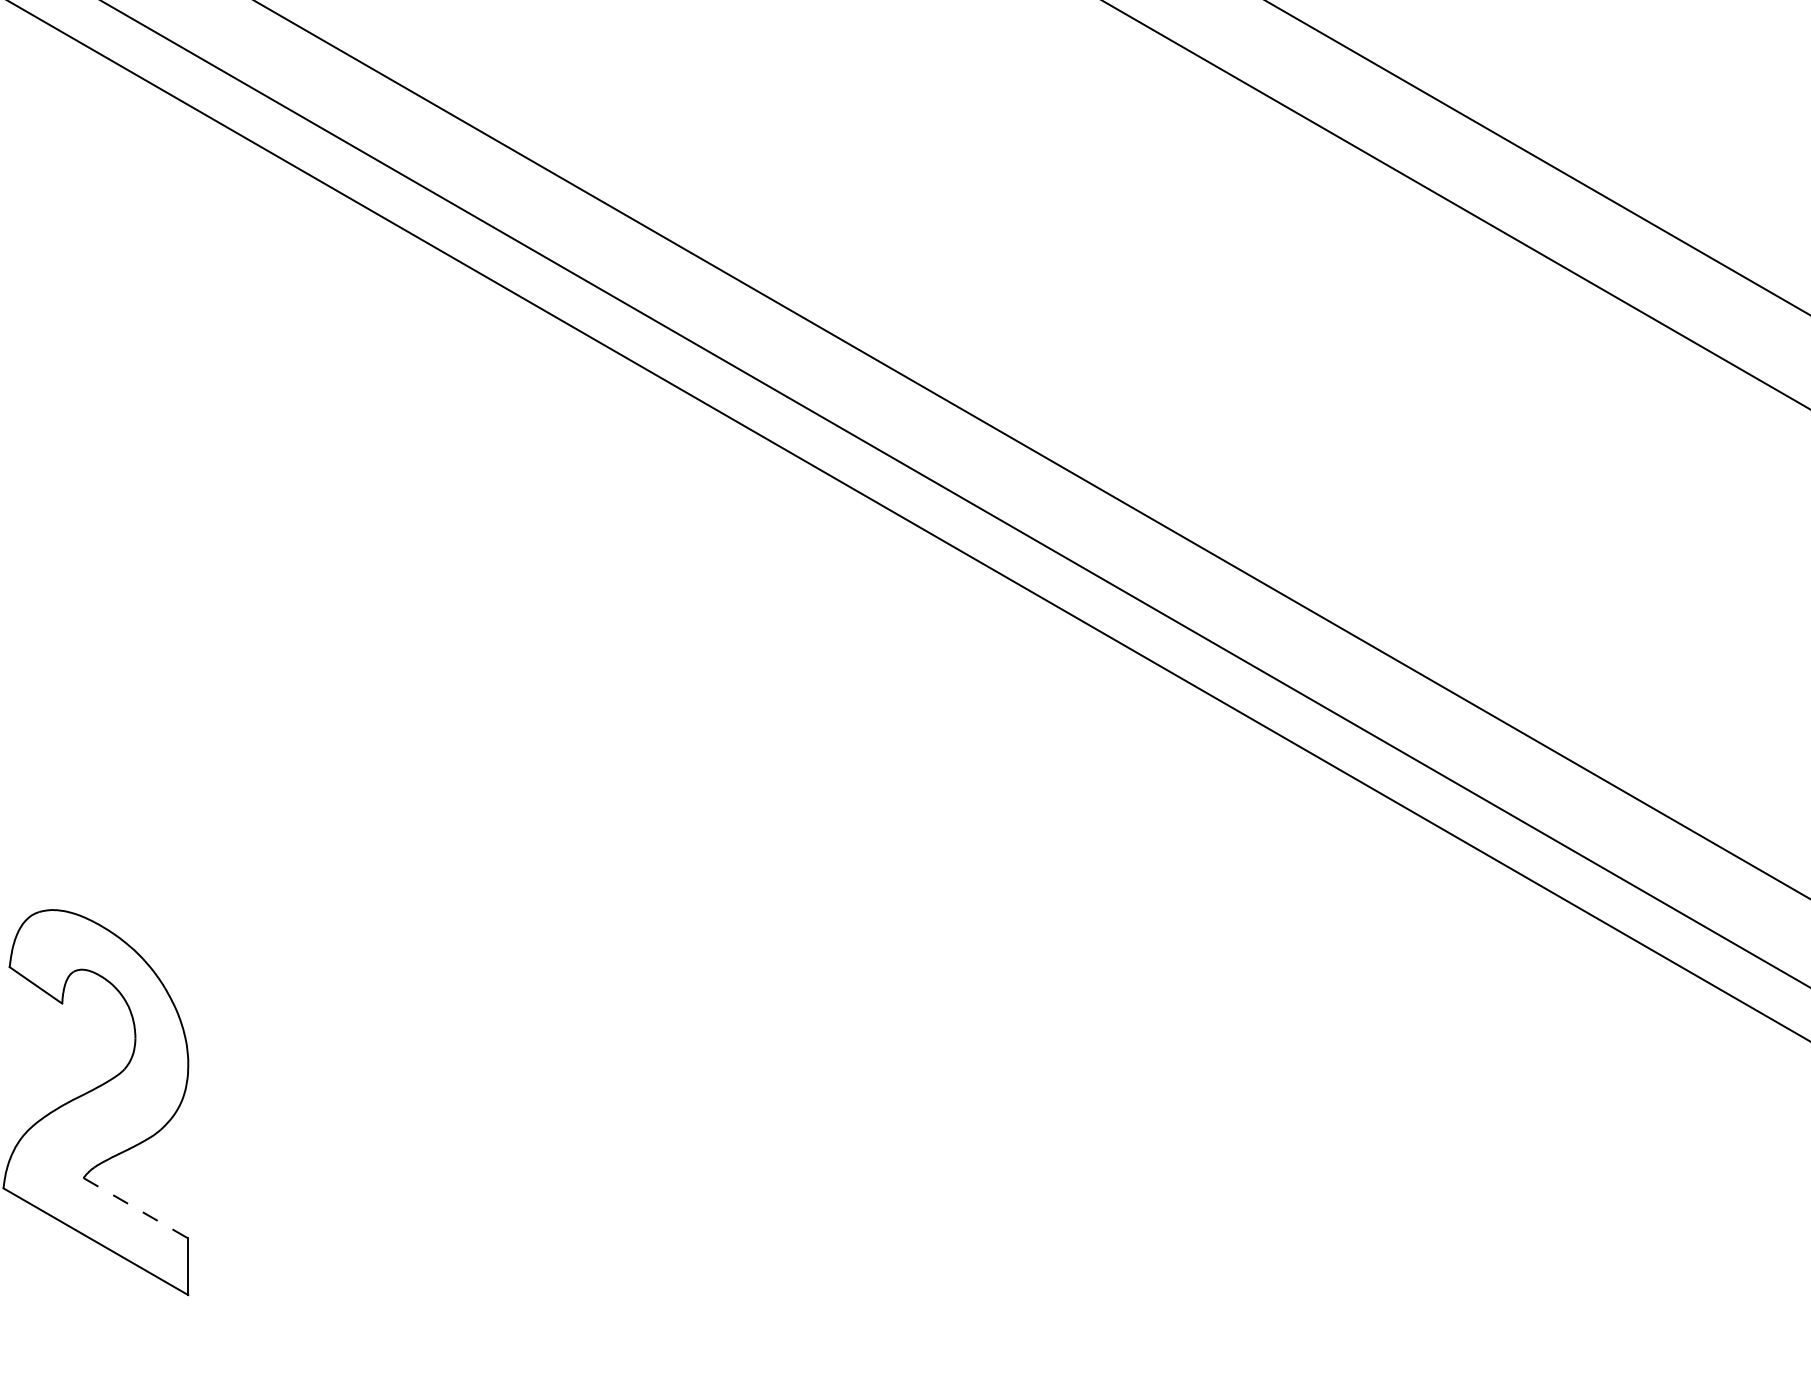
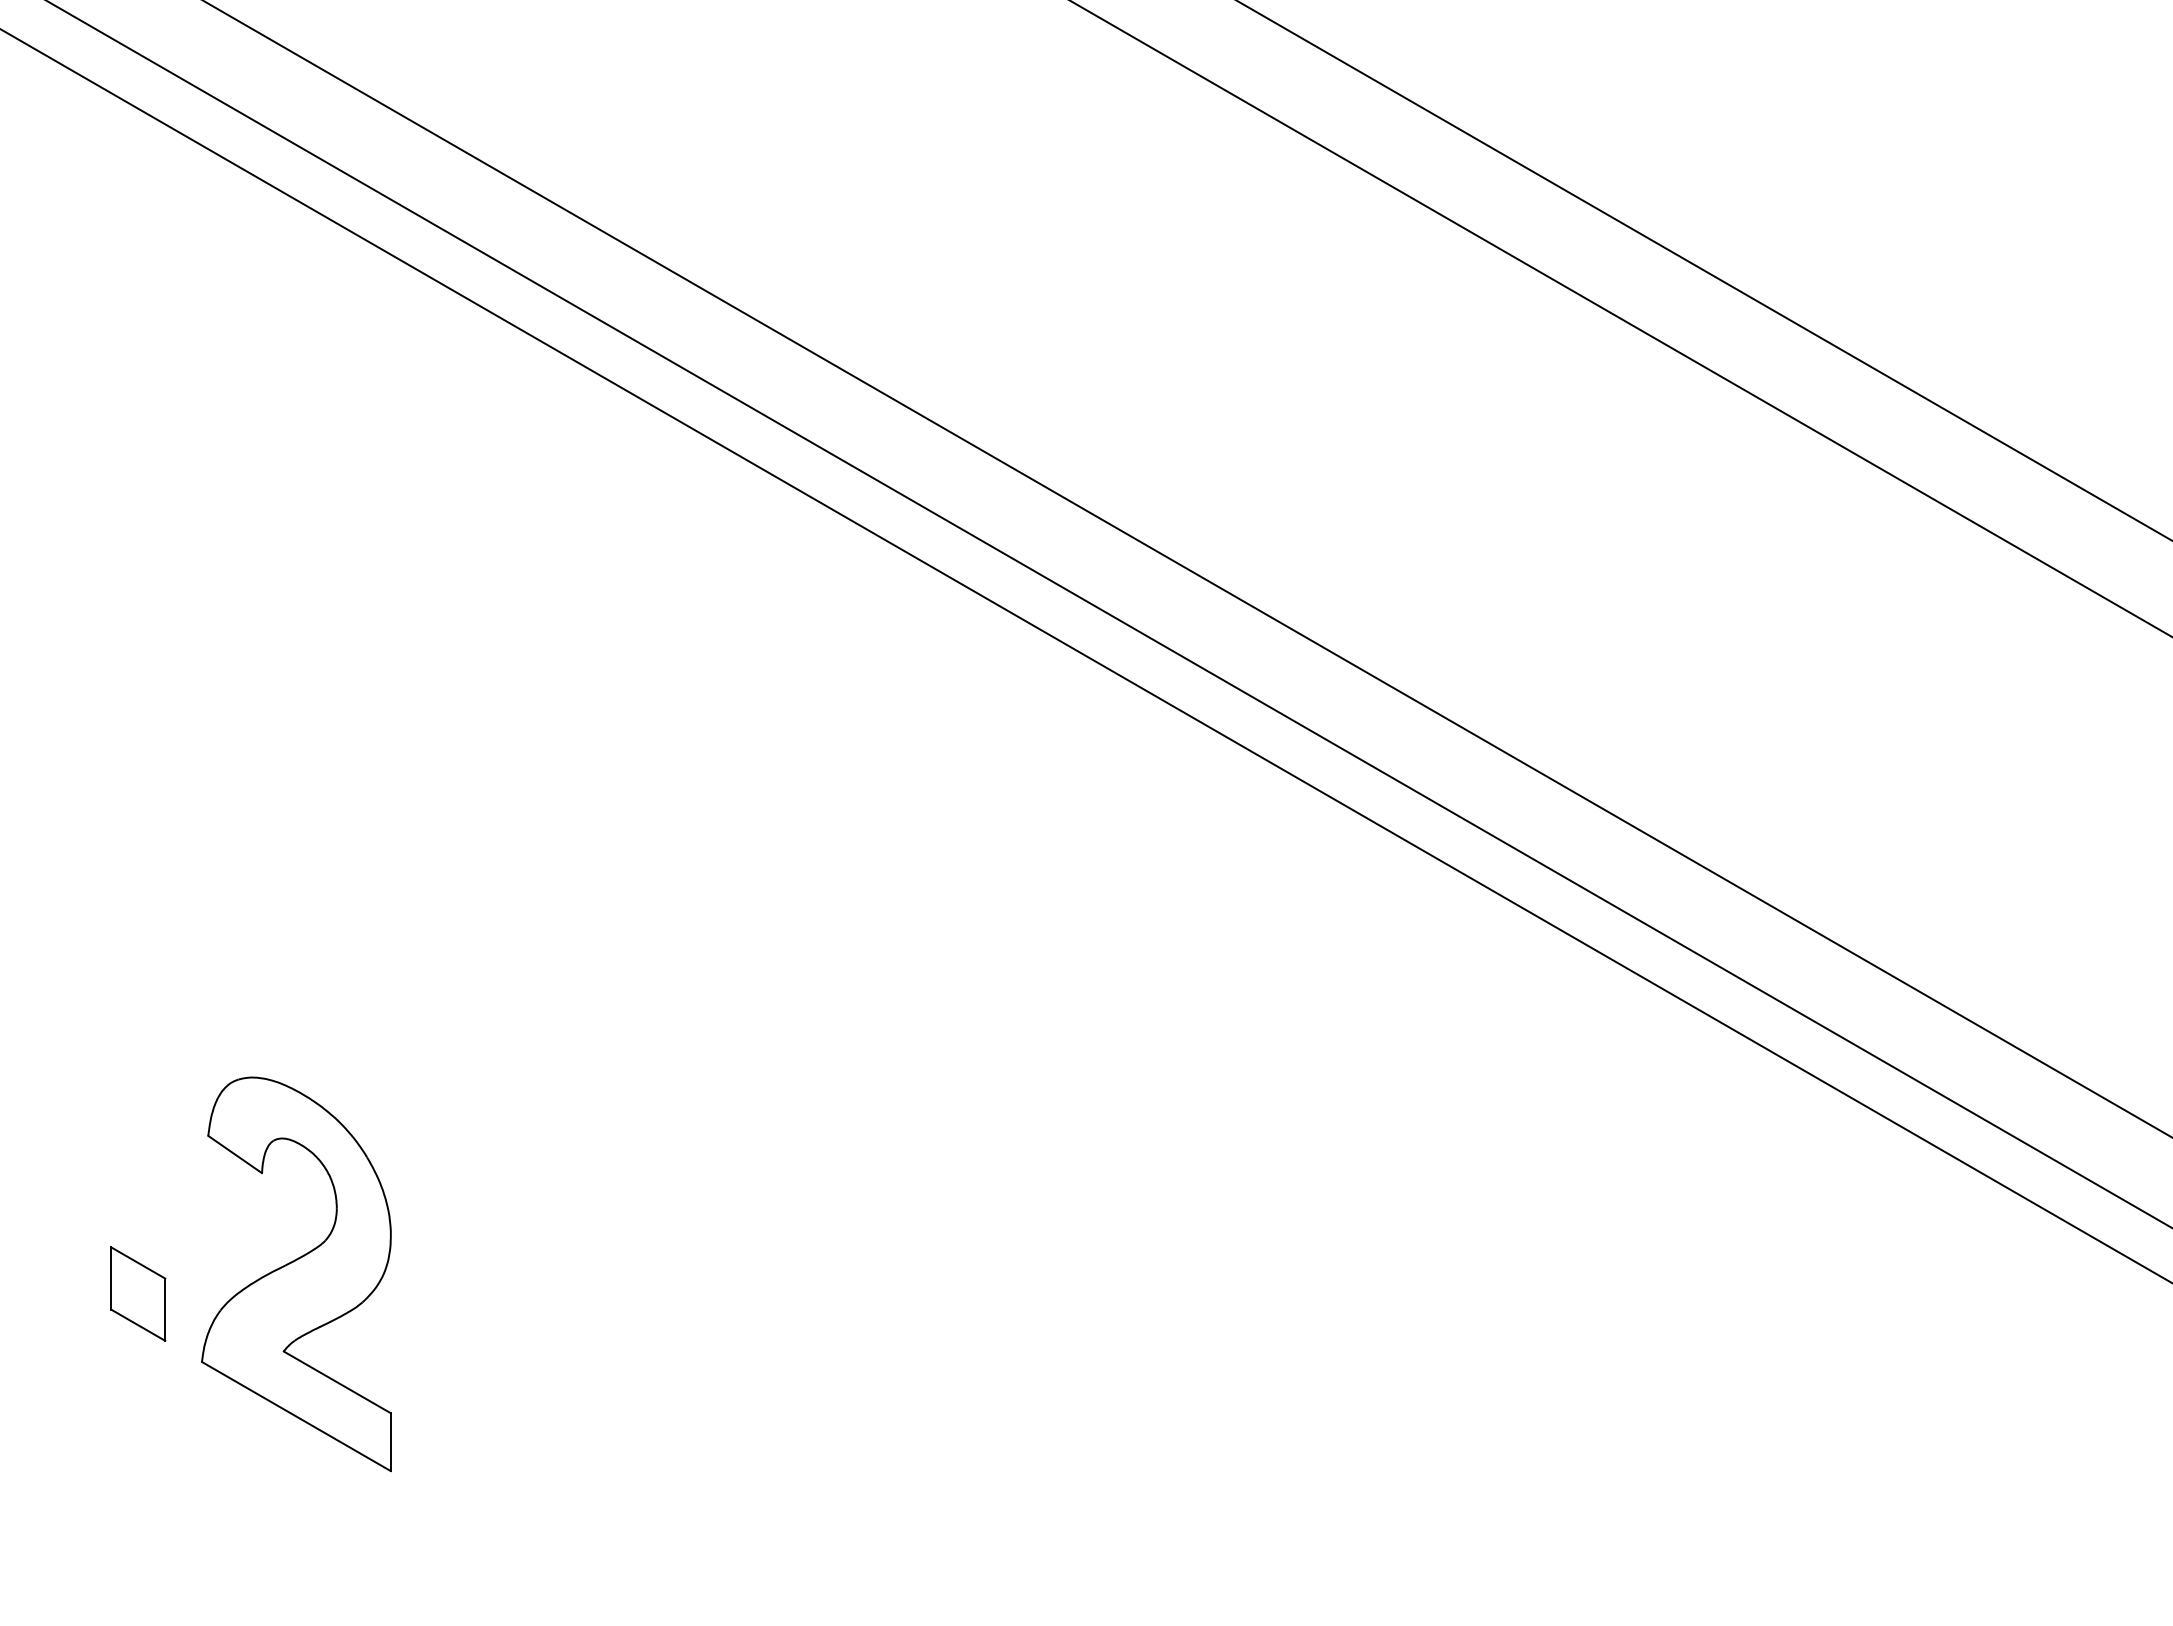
line: (136, 1208) -> (337, 1382), dashed -> solid

